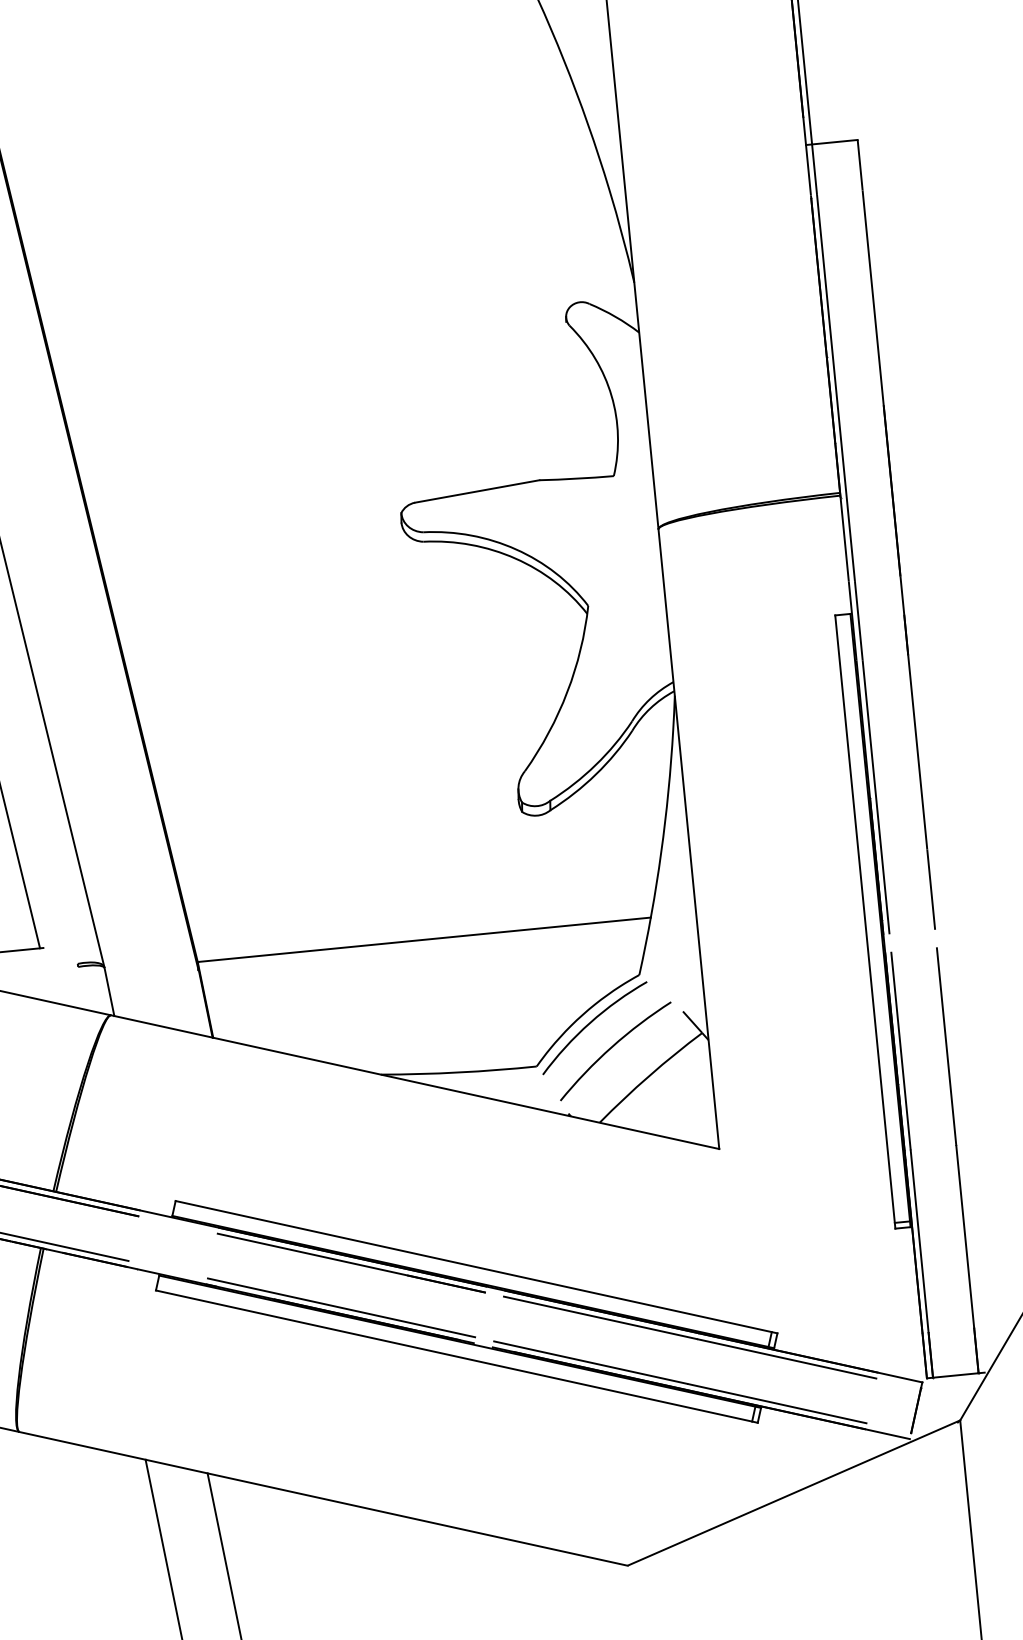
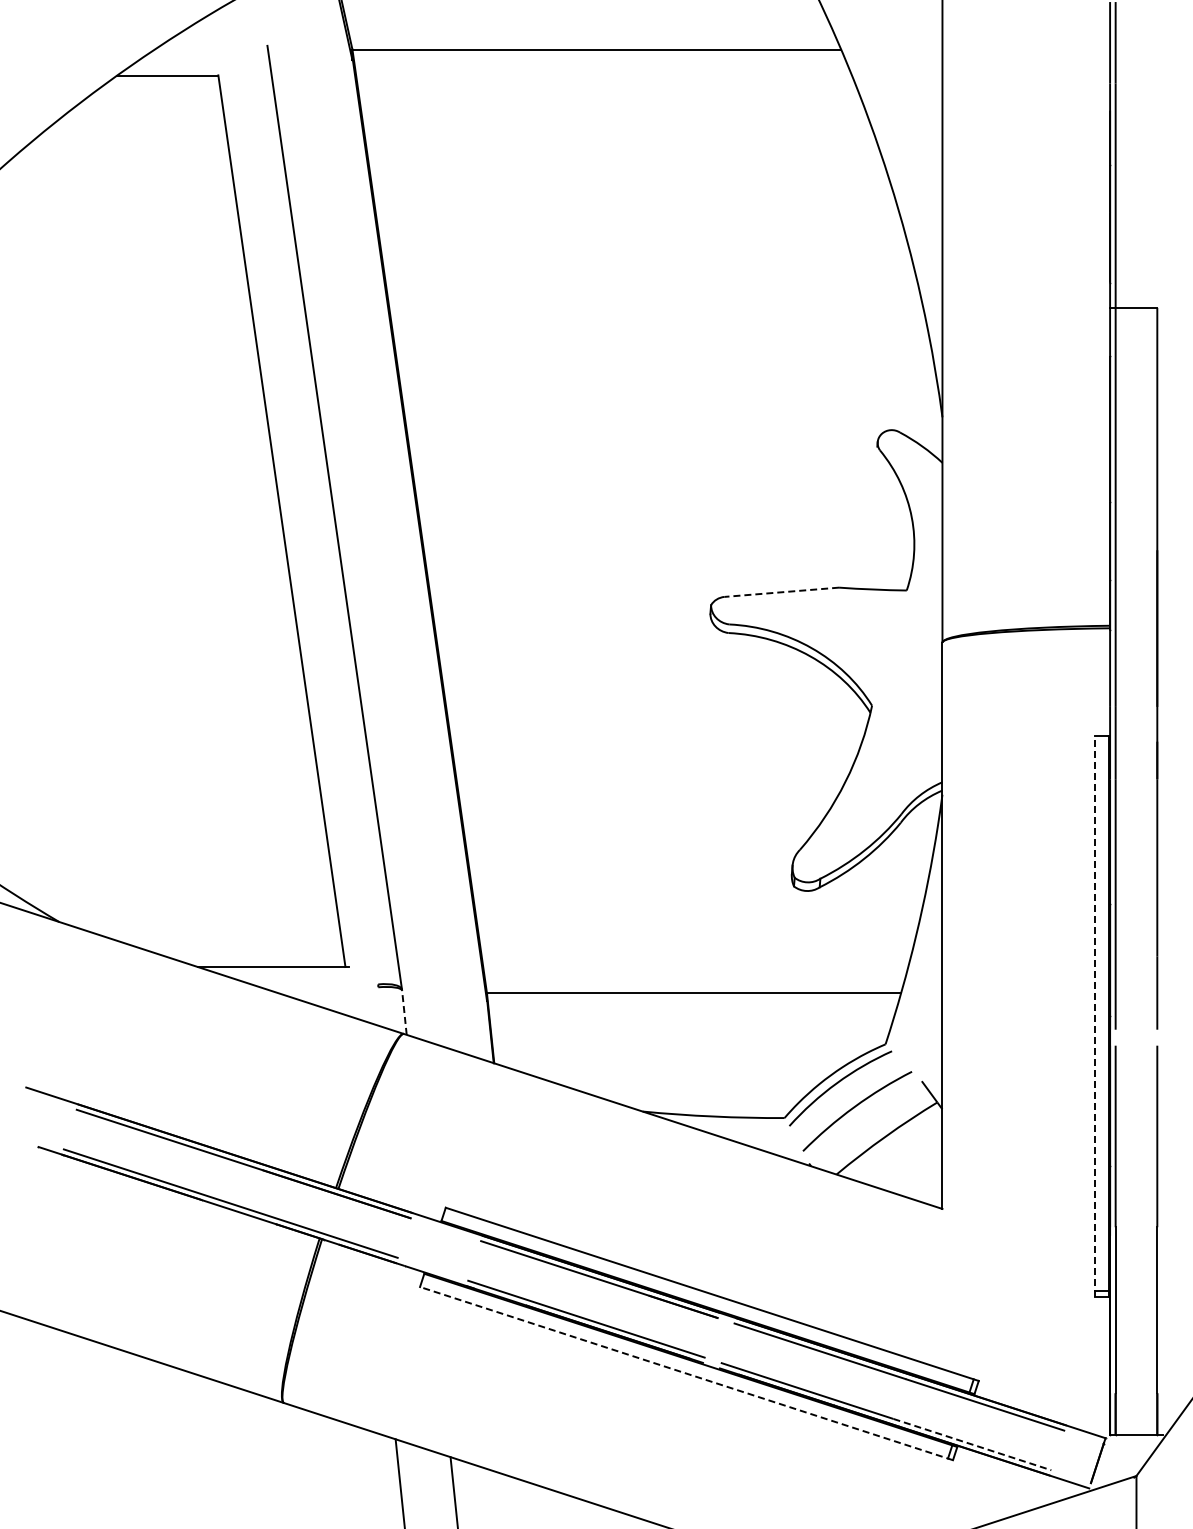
line: (476, 491) -> (781, 592), solid -> dashed
line: (864, 921) -> (1094, 1015), solid -> dashed
line: (109, 991) -> (404, 1012), solid -> dashed
line: (456, 1356) -> (686, 1373), solid -> dashed
line: (777, 1403) -> (972, 1444), solid -> dashed

